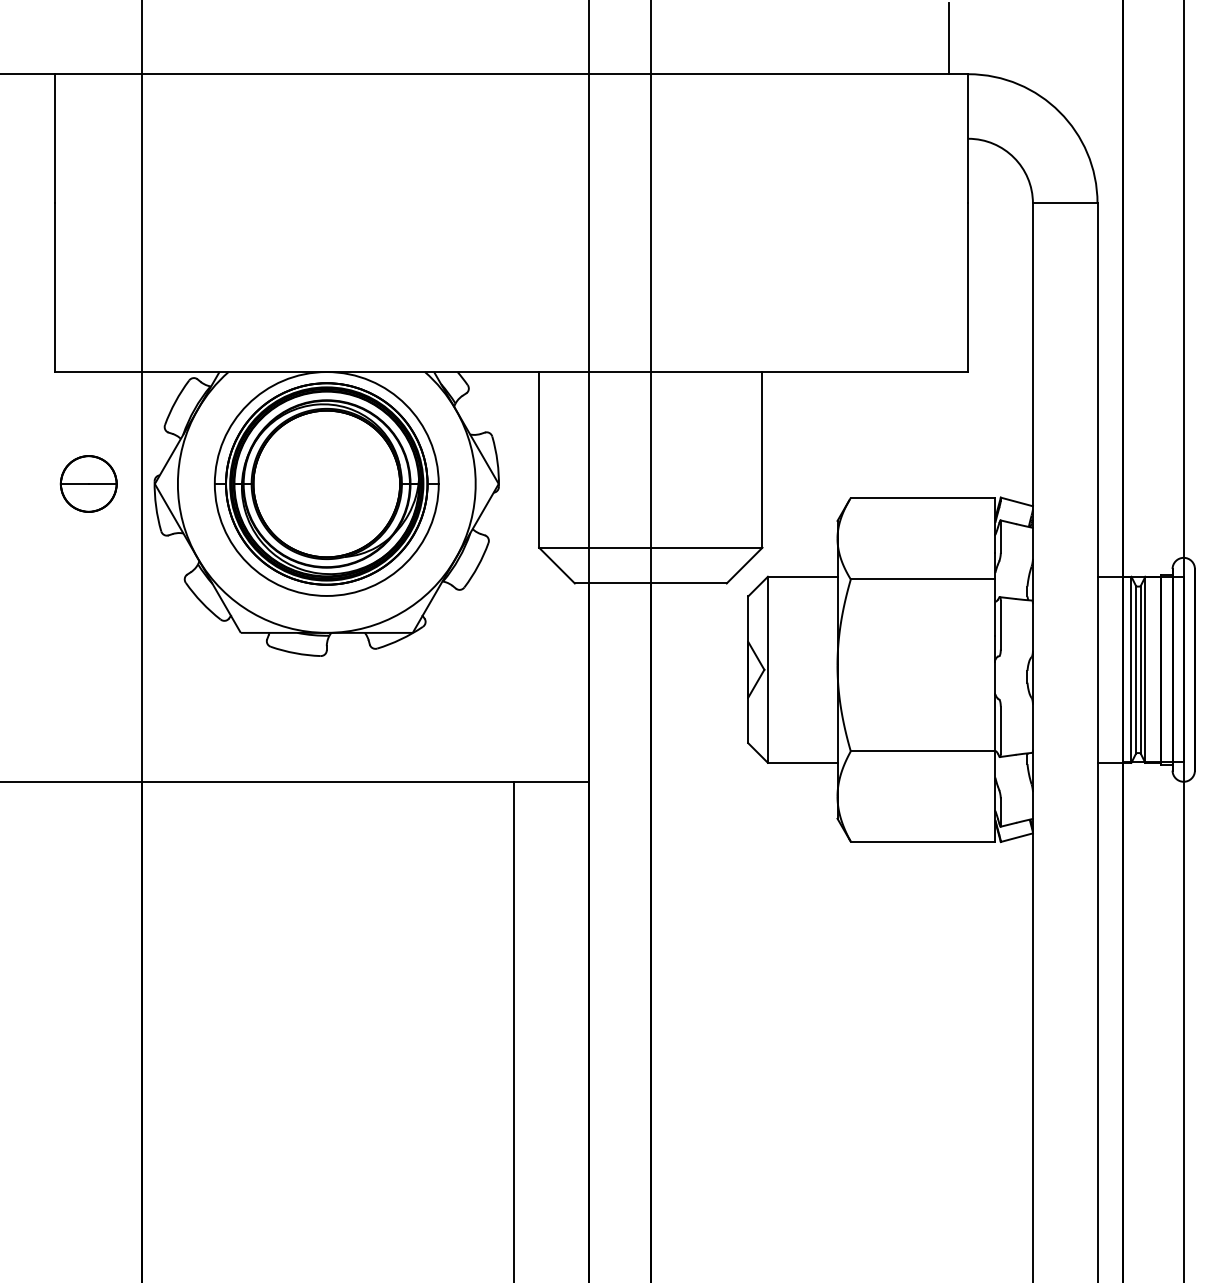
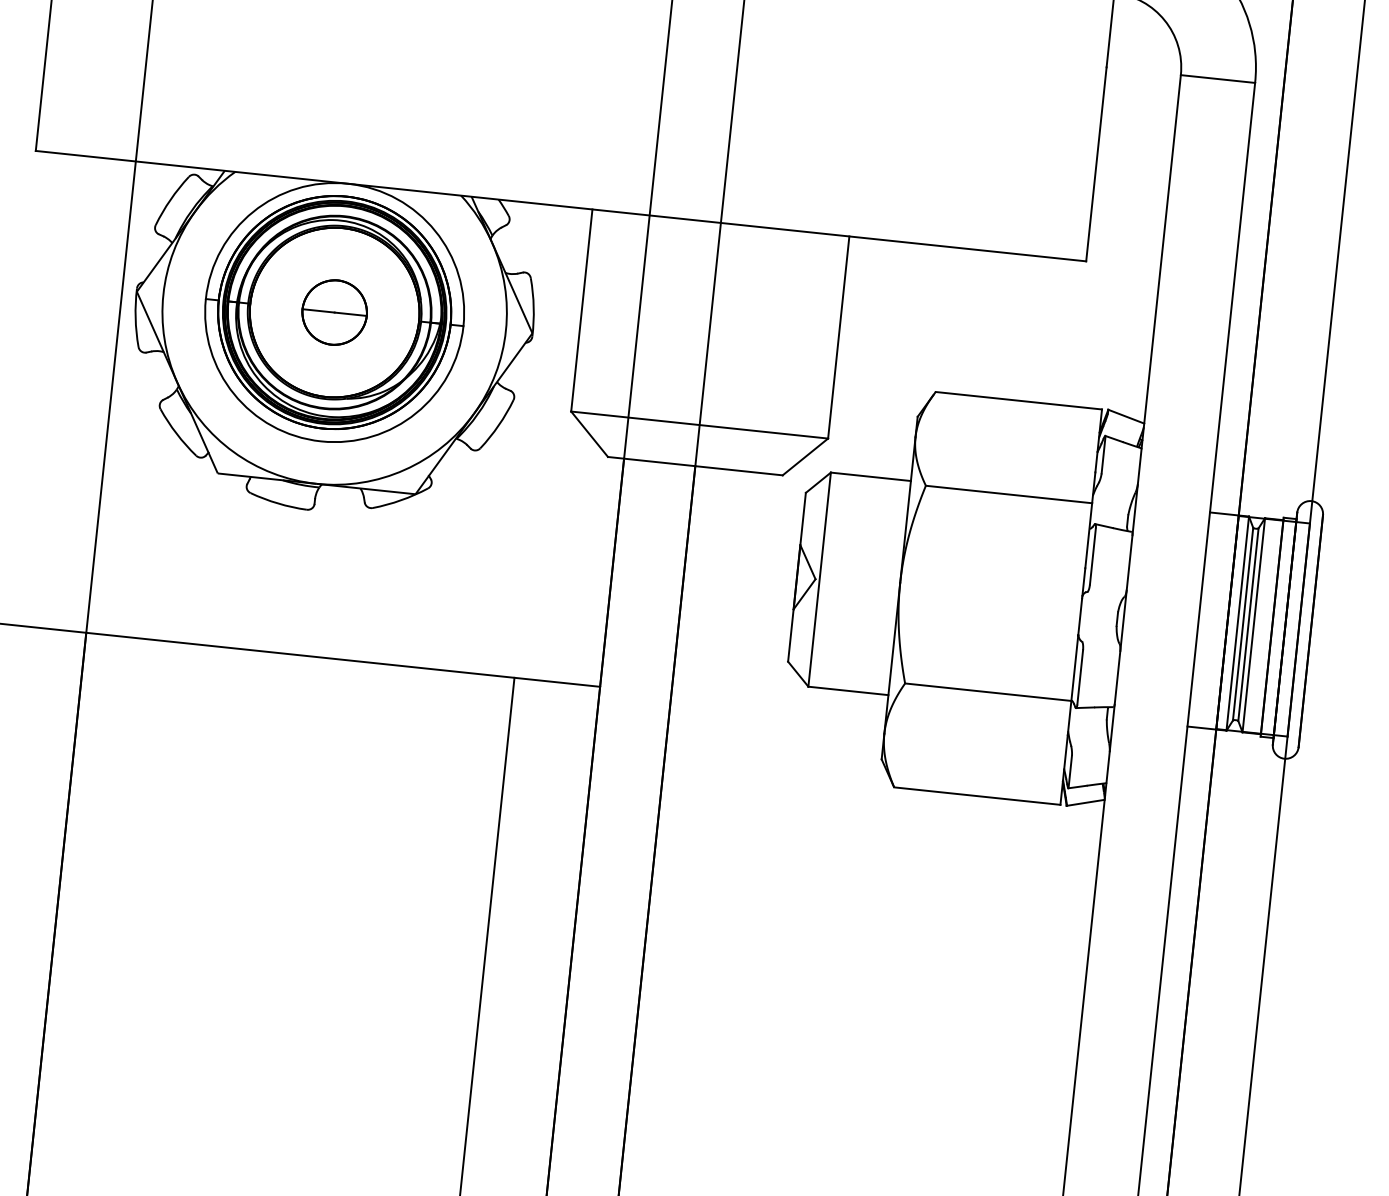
part: (88, 483) -> (334, 311), moved

